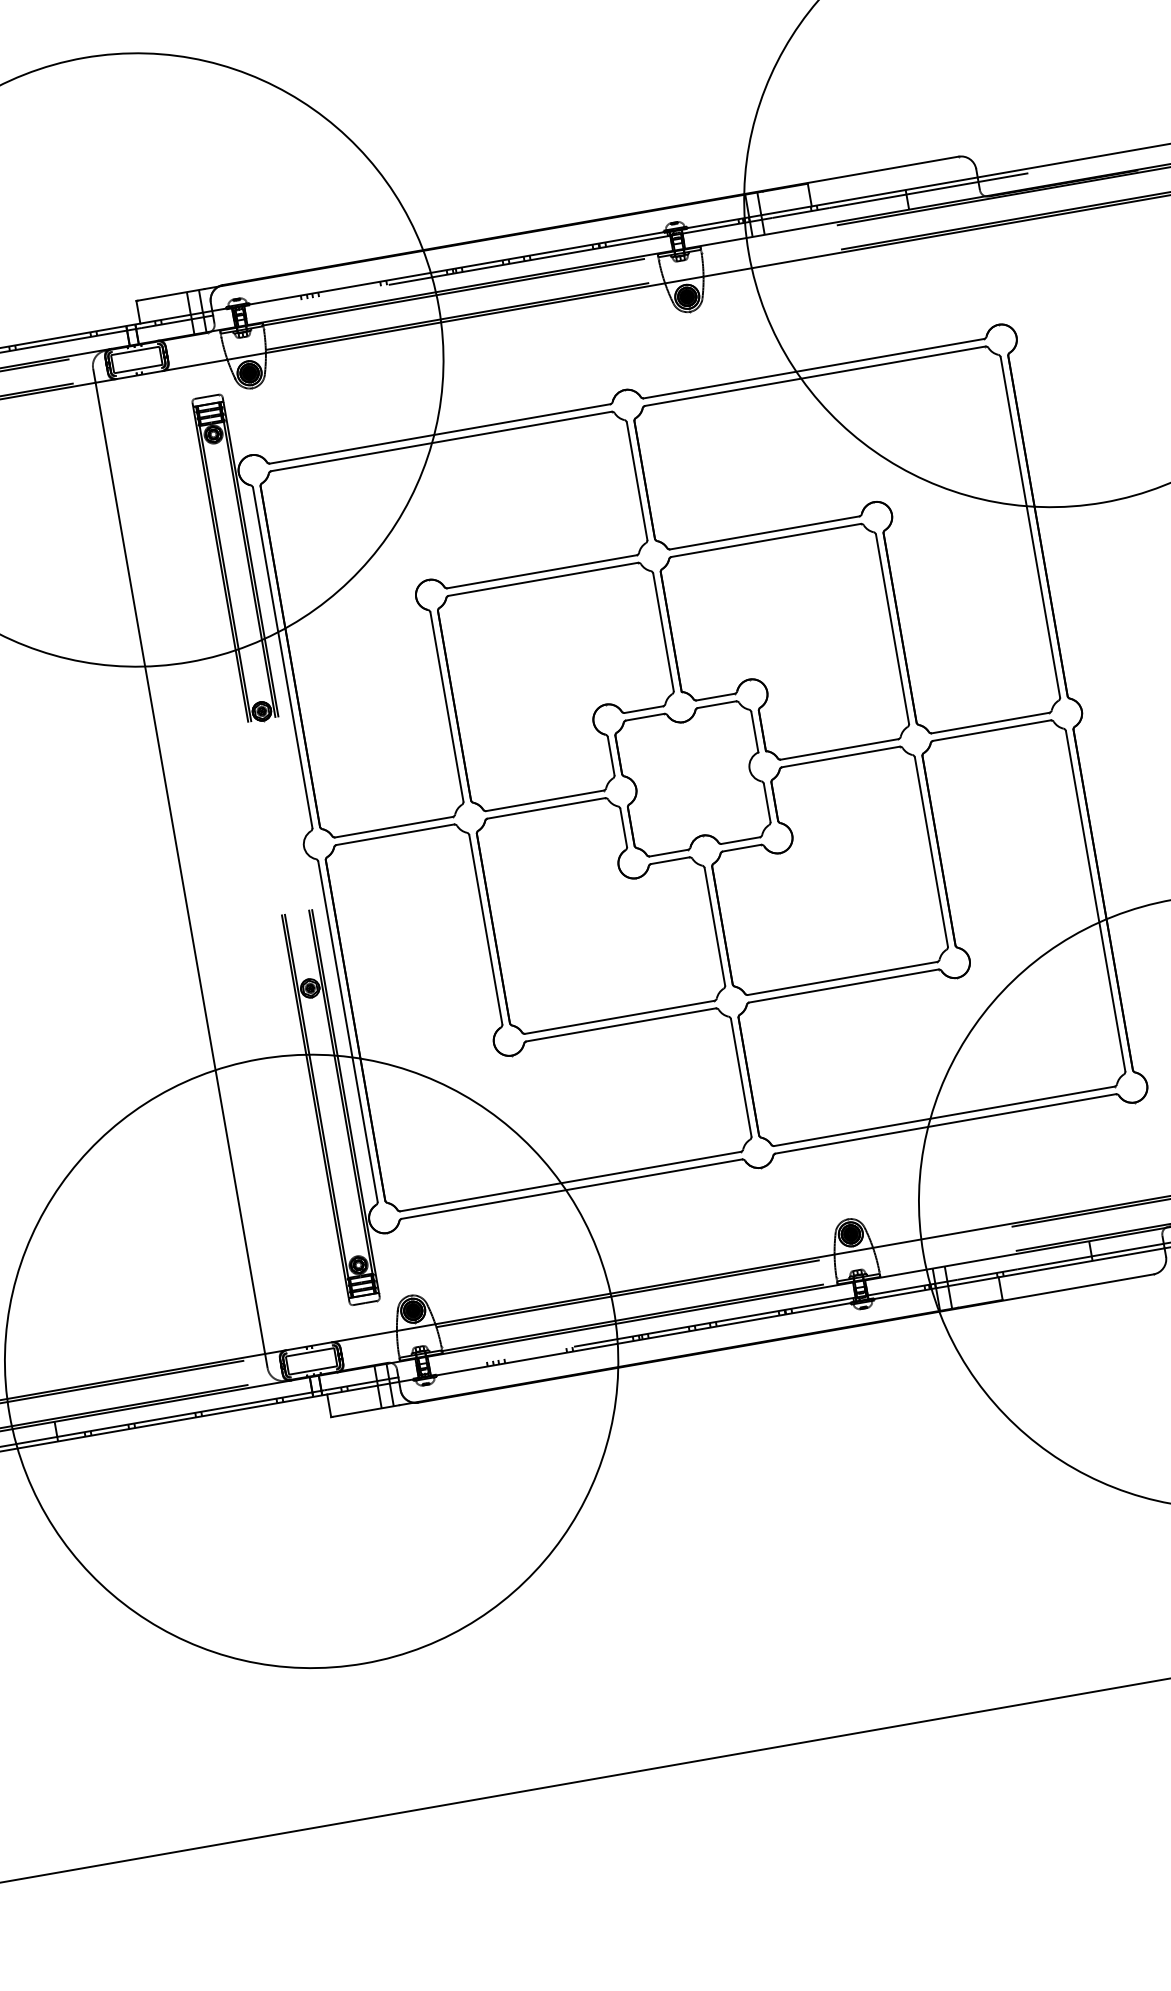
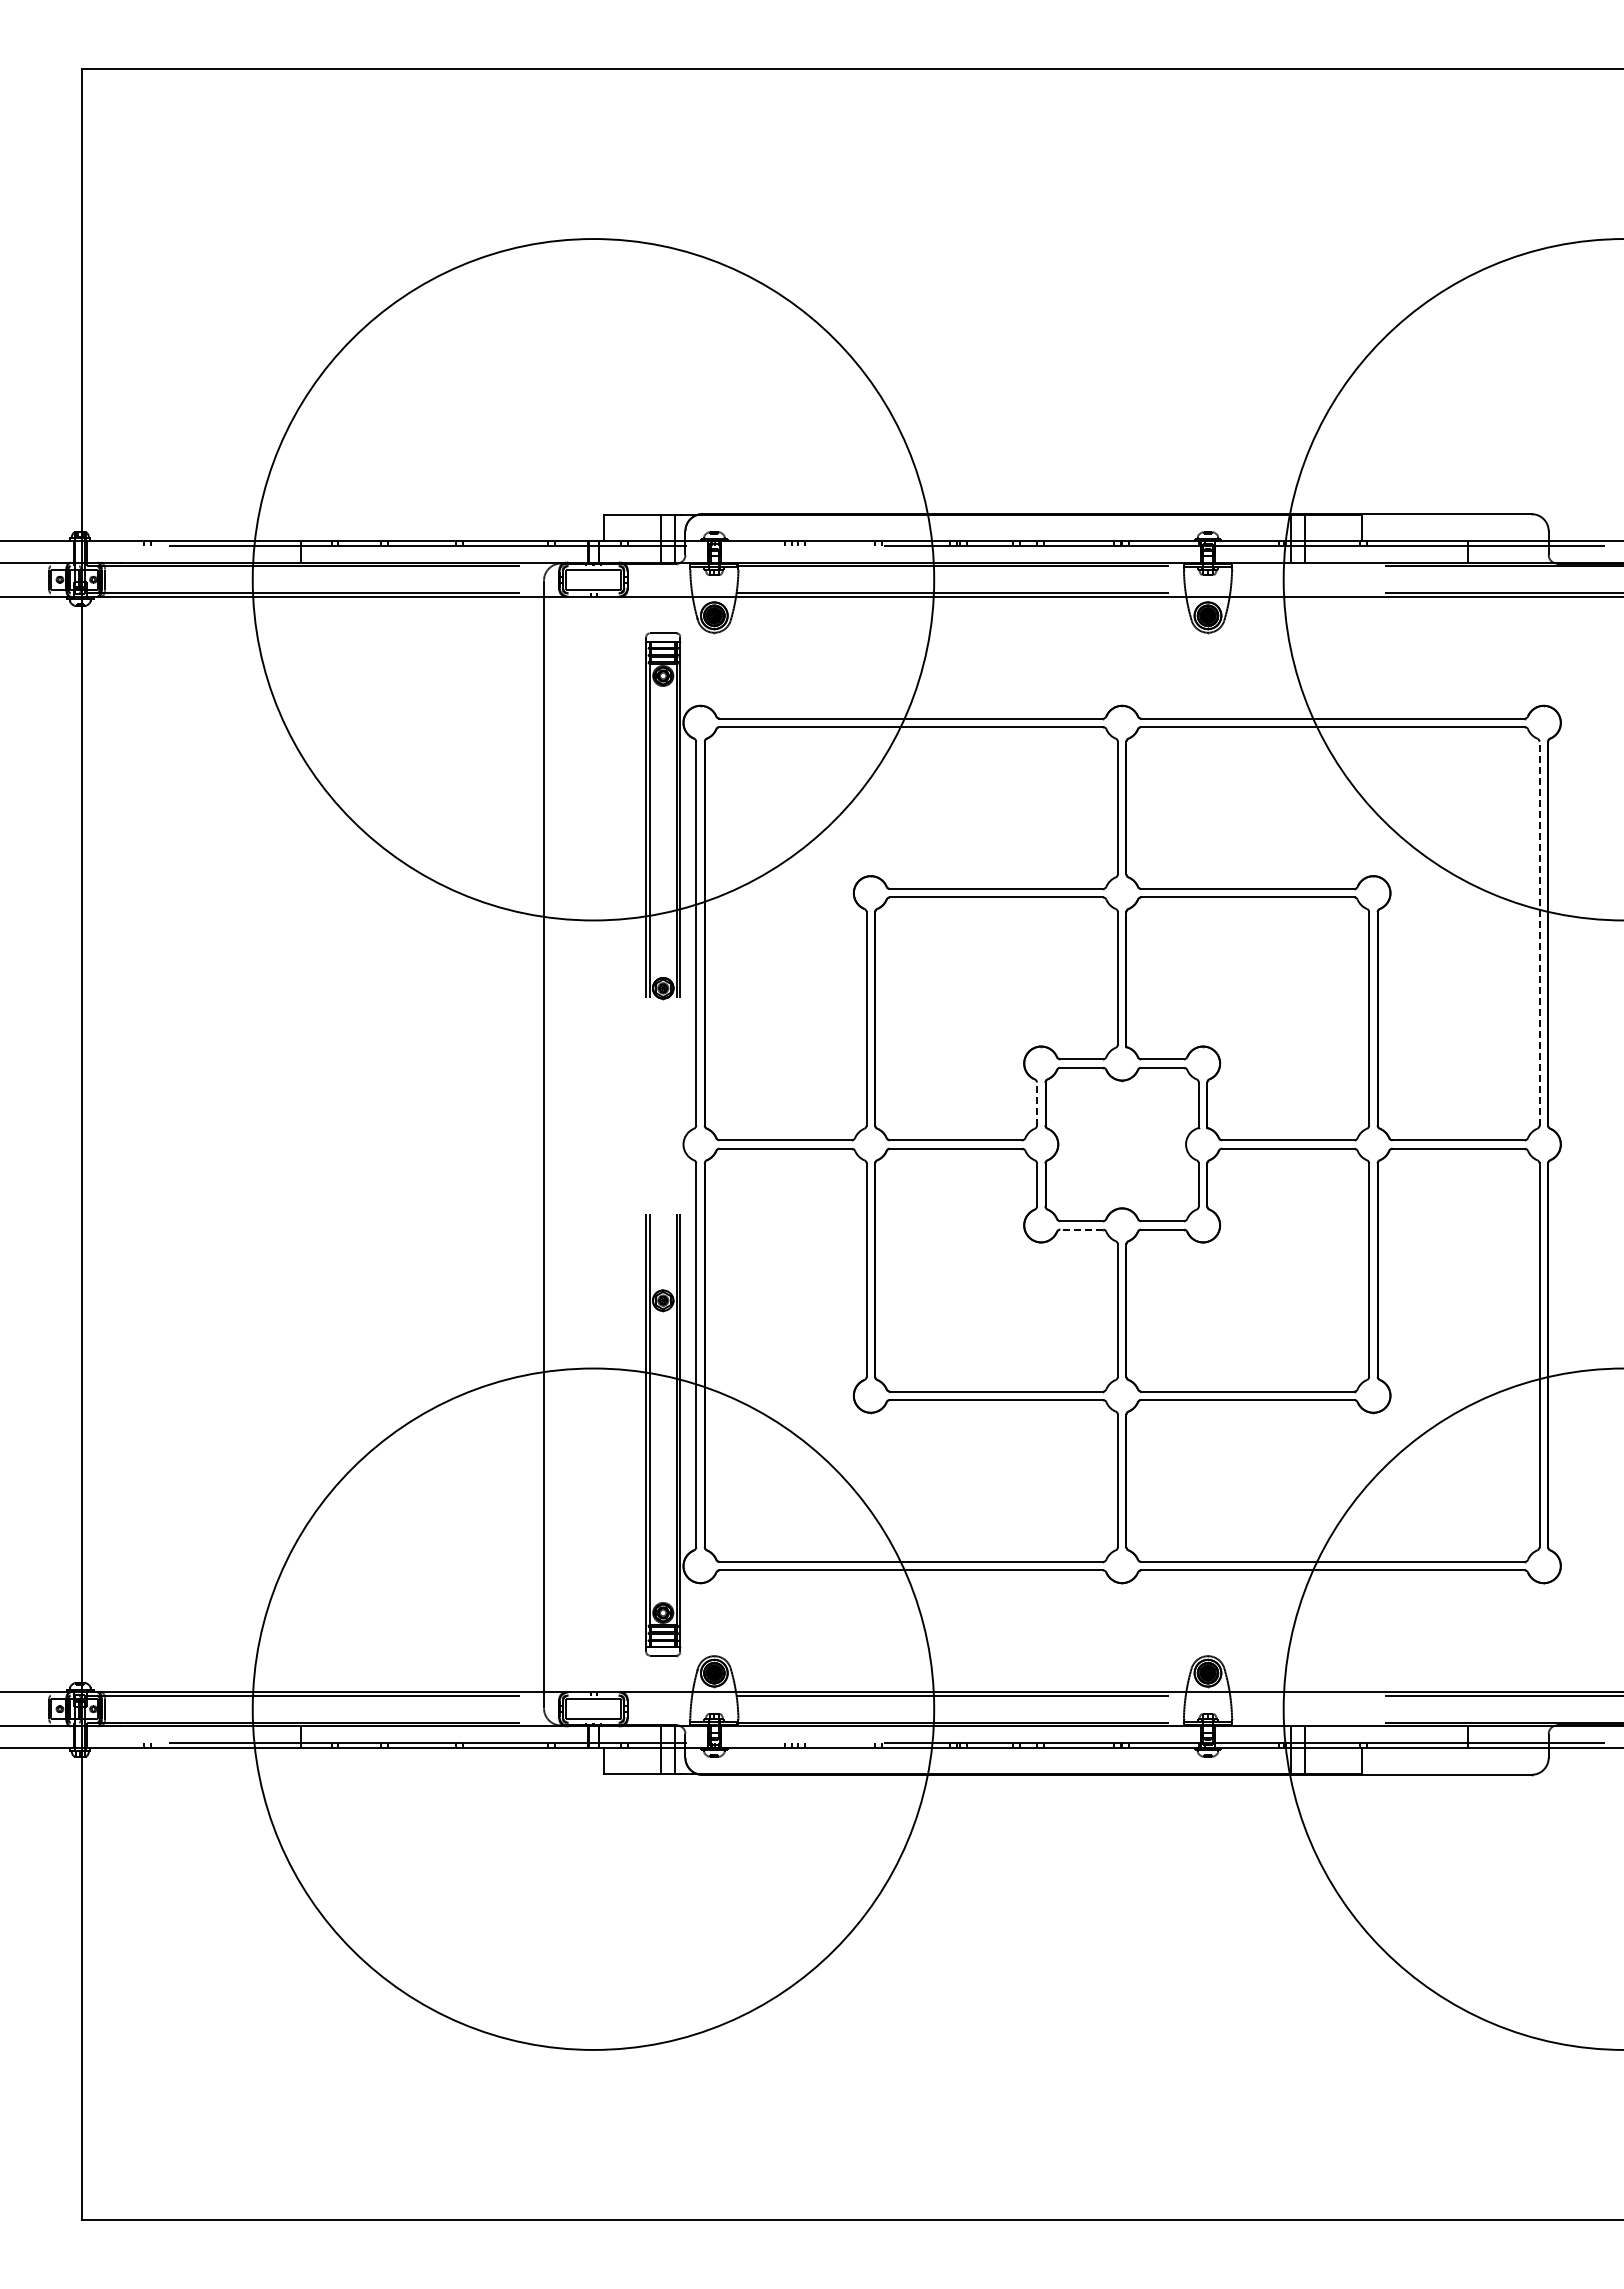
line: (1030, 527) -> (1539, 933), solid -> dashed
line: (610, 756) -> (1036, 1104), solid -> dashed
line: (670, 860) -> (1081, 1229), solid -> dashed

